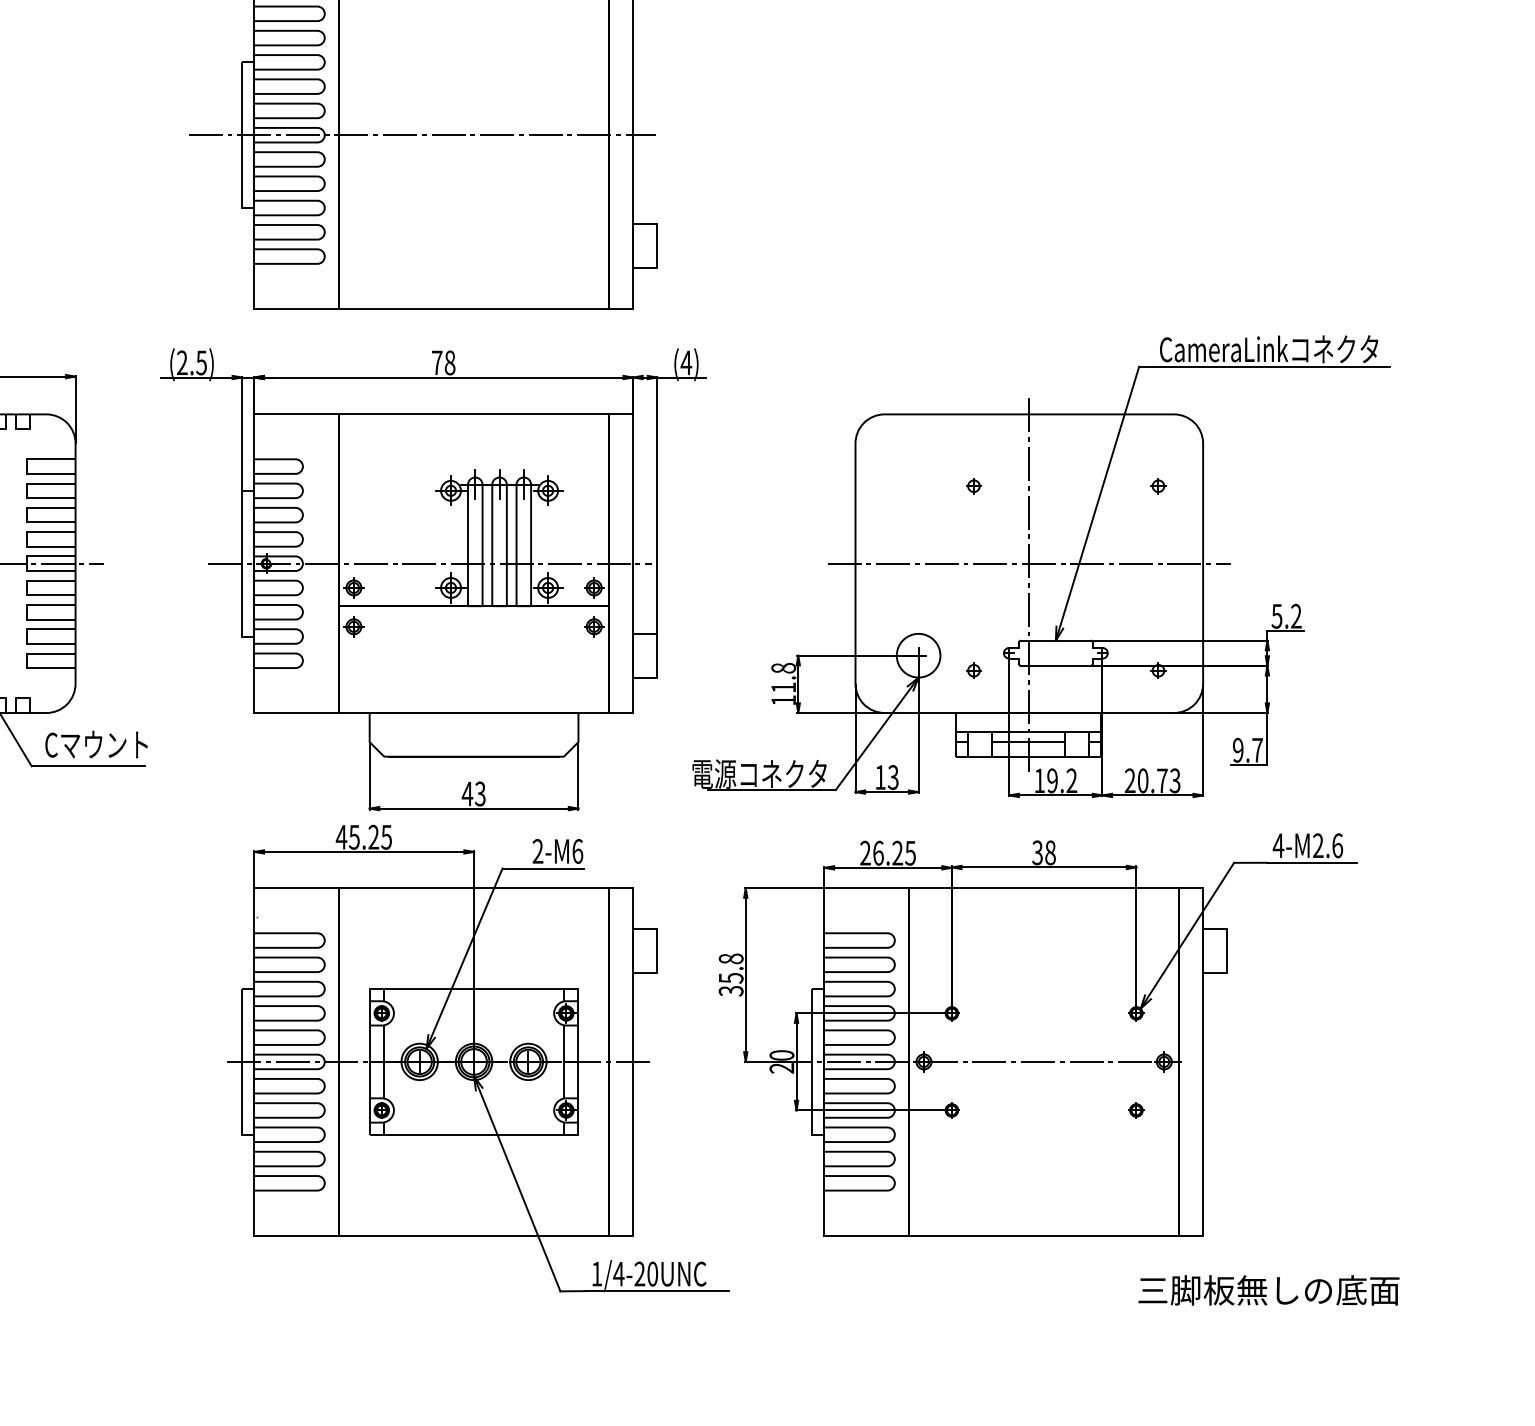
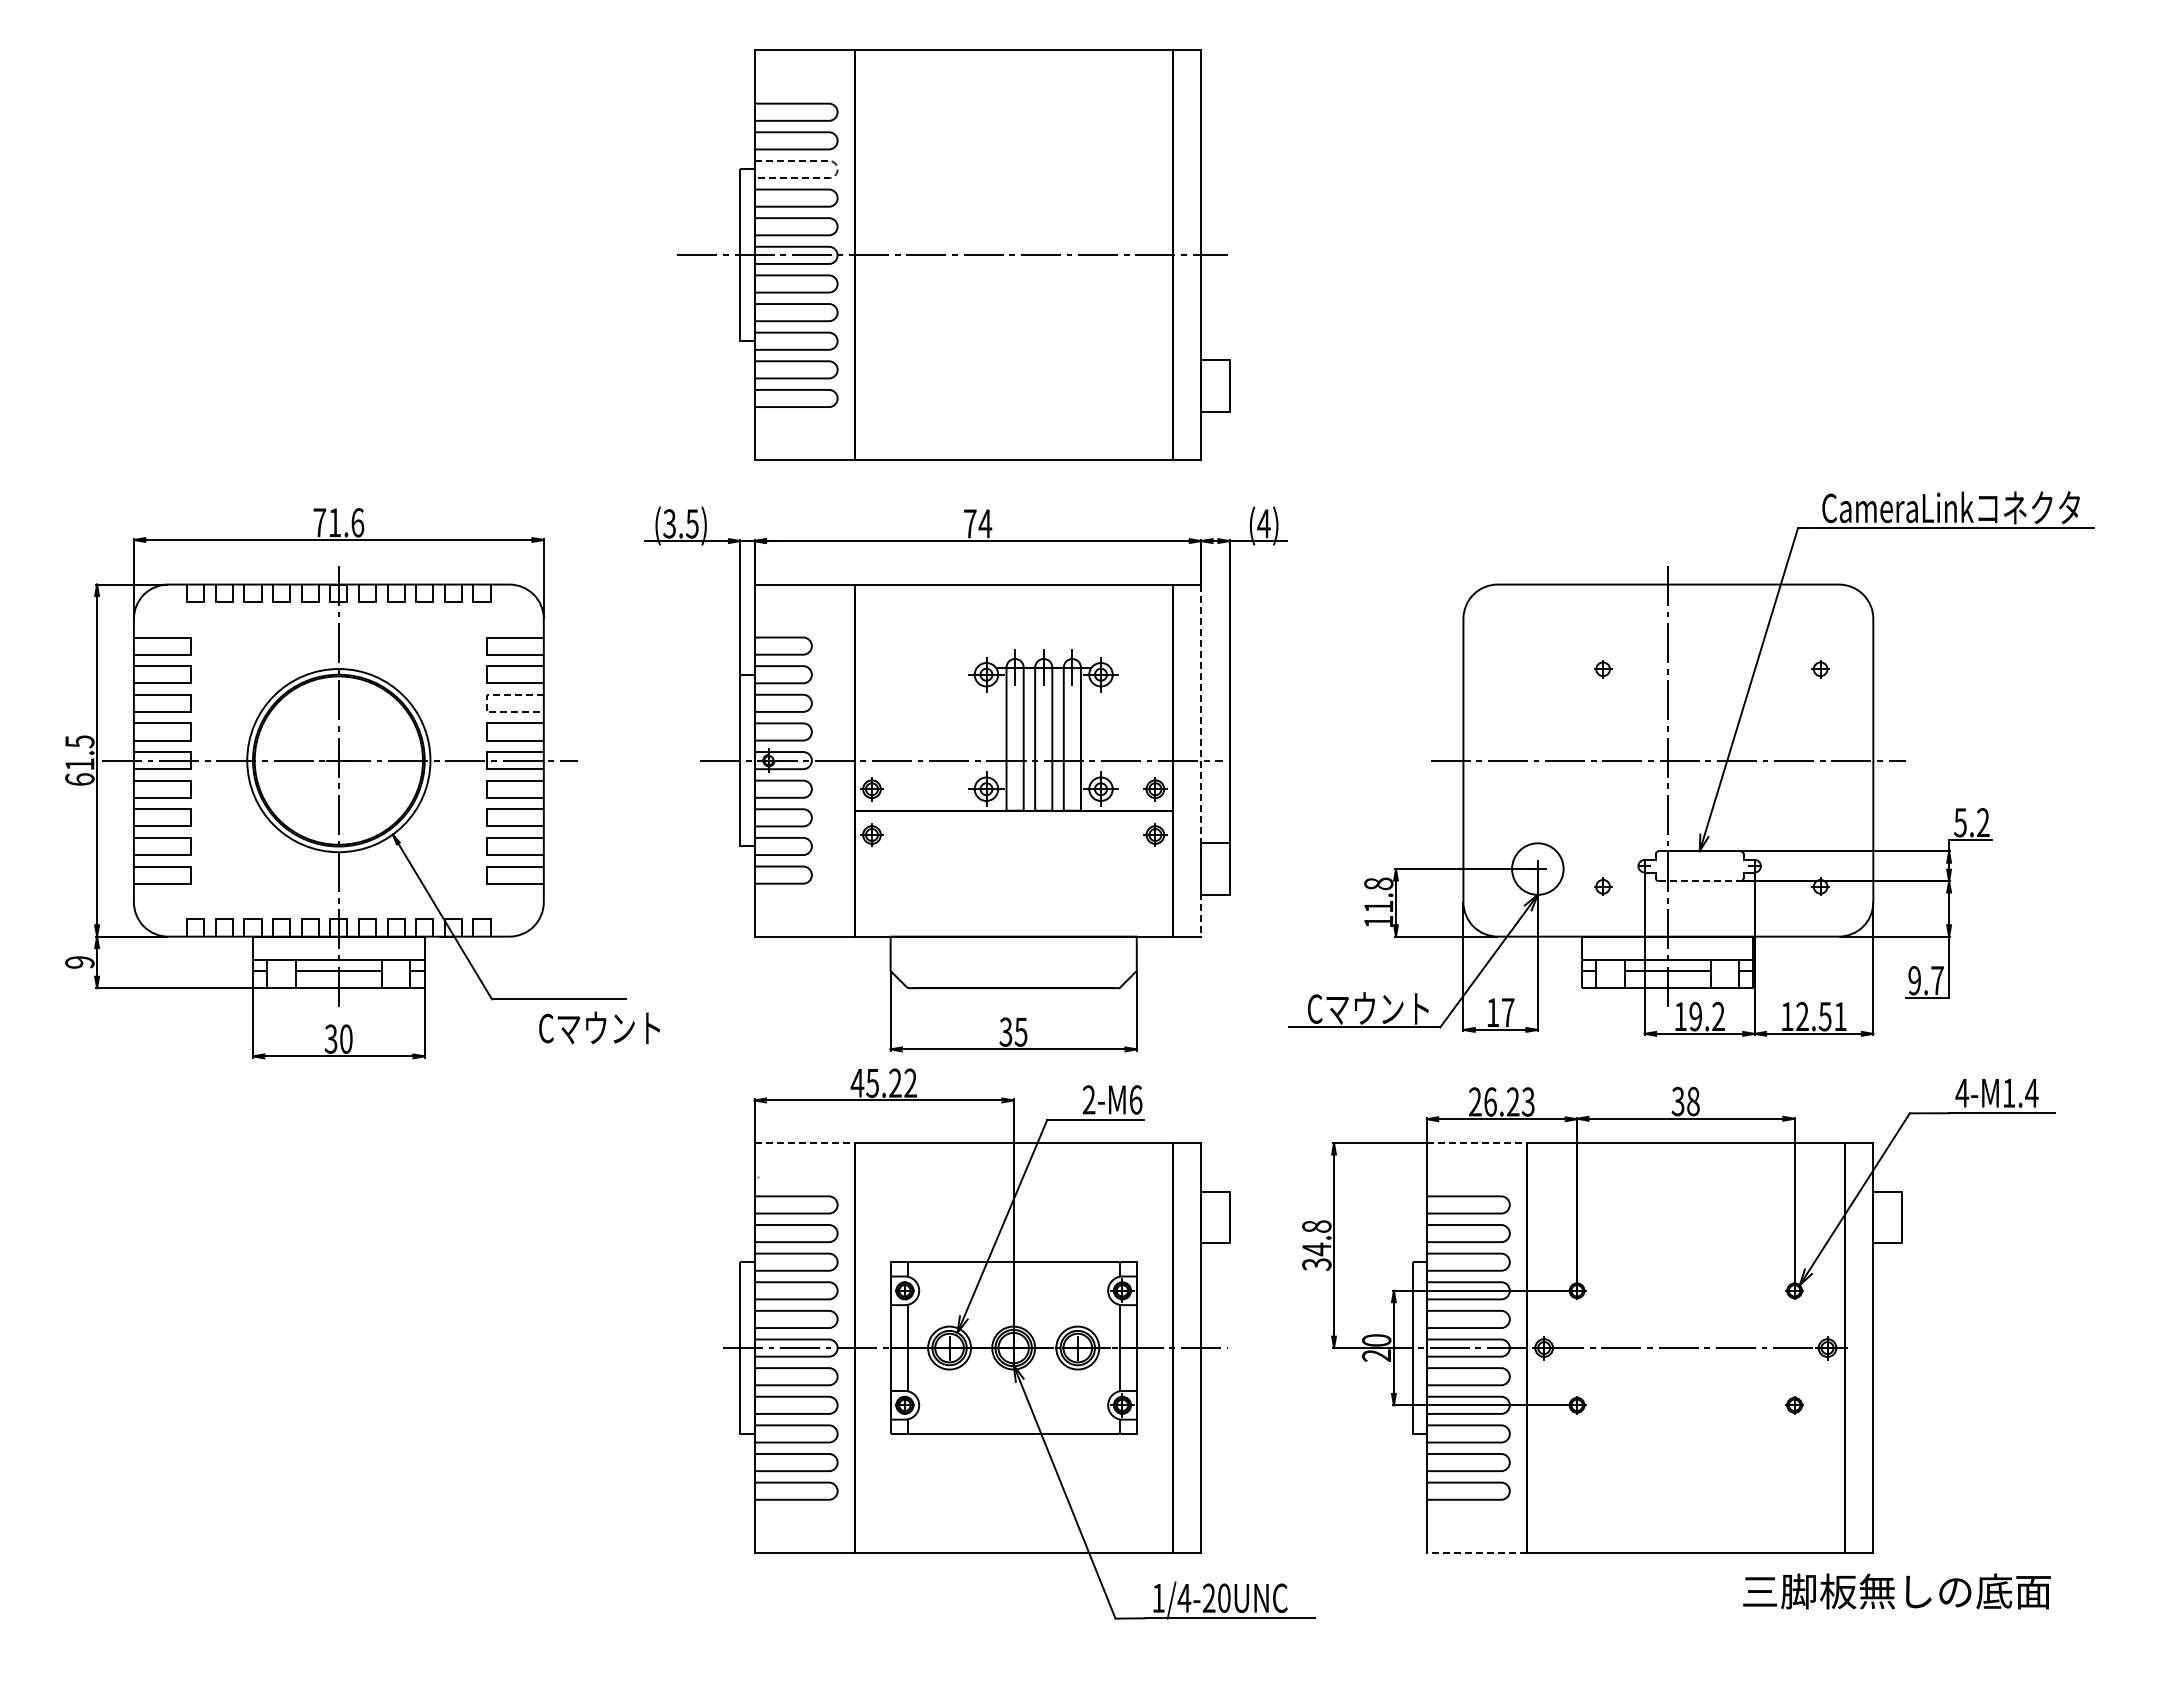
line: (324, 62) -> (837, 169), solid -> dashed
text: (182, 362) -> (669, 523), (2.5) -> (3.5)
text: (450, 362) -> (985, 523), 78 -> 74
line: (26, 515) -> (486, 703), solid -> dashed
line: (633, 564) -> (1201, 761), solid -> dashed
line: (1055, 666) -> (1699, 881), solid -> dashed
text: (96, 744) -> (599, 1027), moved
text: (759, 773) -> (1350, 1008), 電源コネクタ -> Cマウント
text: (892, 777) -> (1507, 1012), 13 -> 17
text: (1152, 780) -> (1813, 1016), 20.73 -> 12.51
text: (473, 793) -> (1013, 1031), 43 -> 35
text: (386, 836) -> (910, 1082), 45.25 -> 45.22
text: (1327, 845) -> (2020, 1092), 4-M2.6 -> 4-M1.4
text: (910, 852) -> (1528, 1101), 26.25 -> 26.23
line: (297, 888) -> (805, 1143), solid -> dashed
line: (867, 888) -> (1477, 1143), solid -> dashed
text: (730, 978) -> (1316, 1249), 35.8 -> 34.8
line: (866, 1236) -> (1476, 1553), solid -> dashed
text: (1268, 1290) -> (1896, 1591), moved

